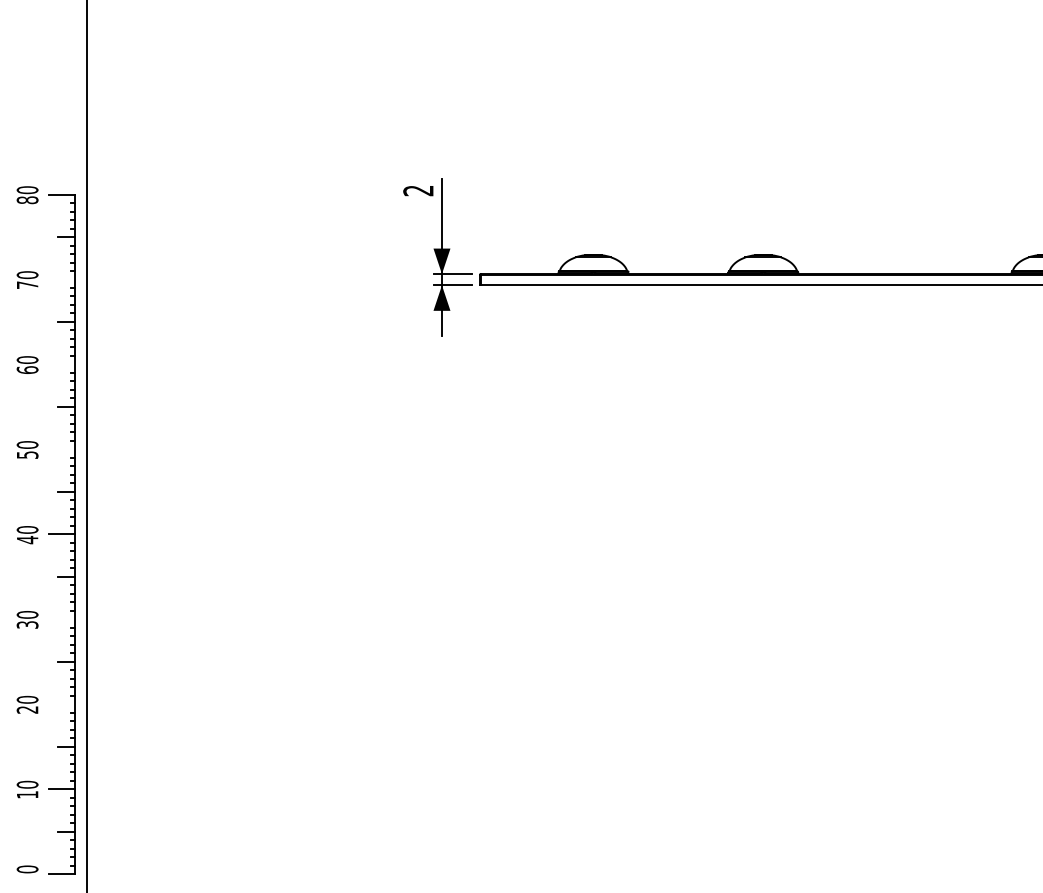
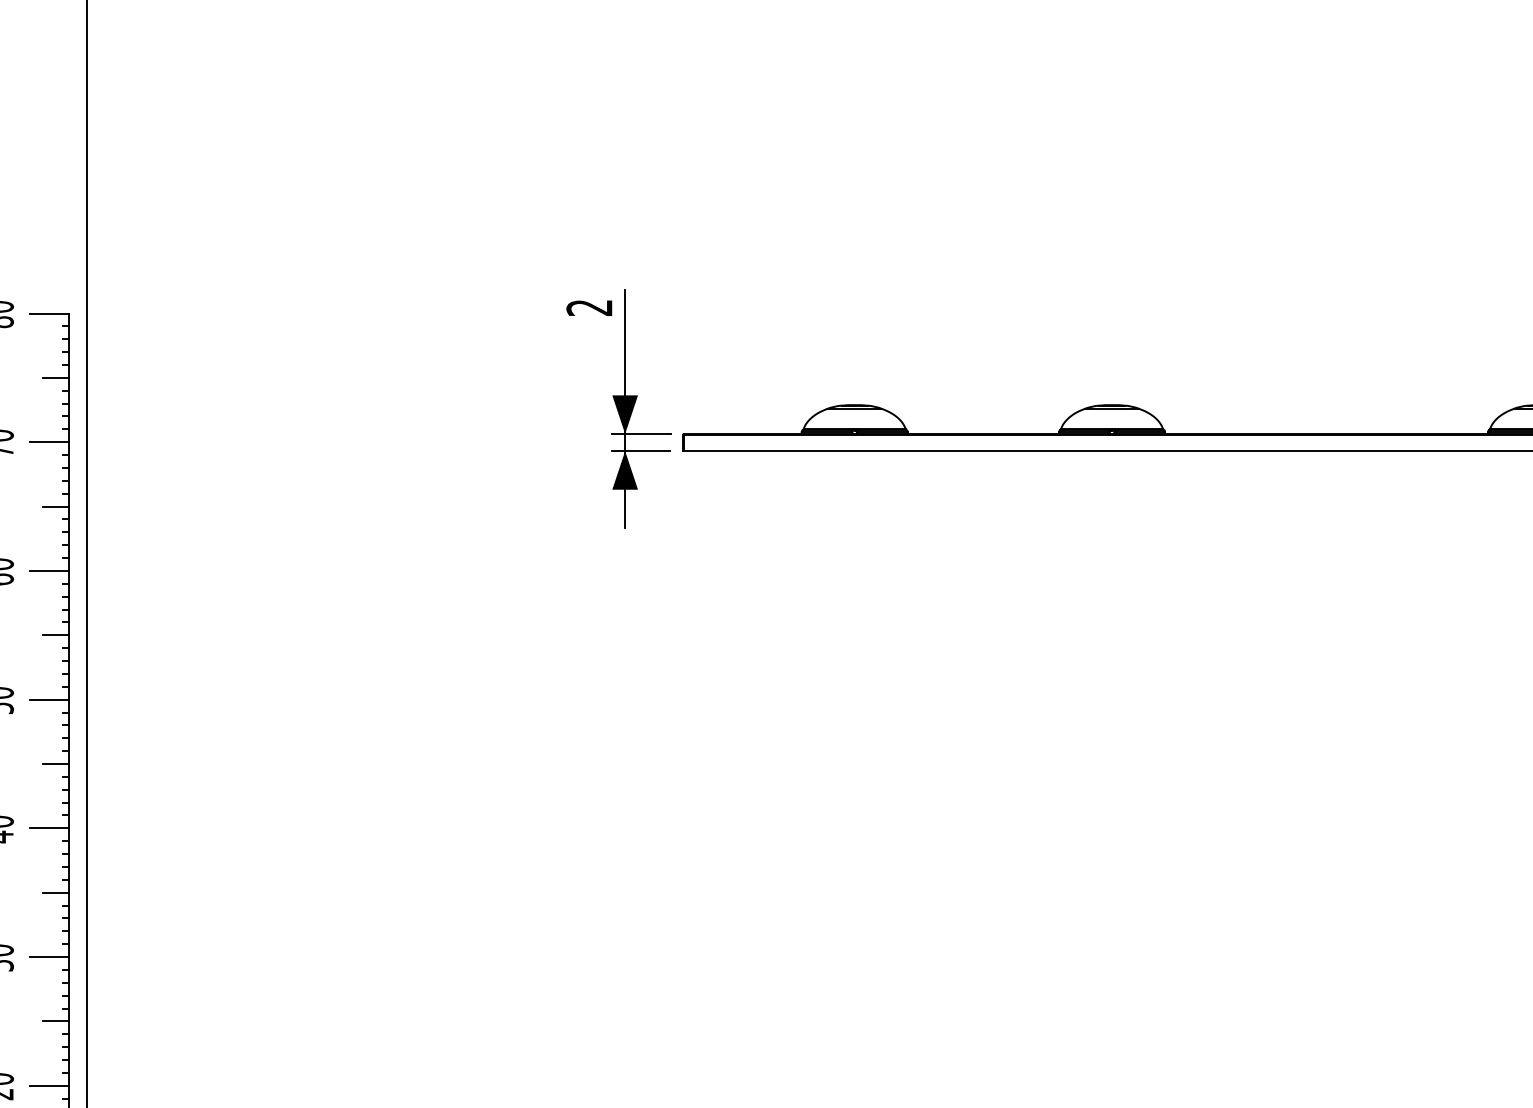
line: (61, 279) -> (48, 442), added
line: (61, 364) -> (48, 571), added
line: (61, 449) -> (48, 699), added
line: (61, 619) -> (48, 957), added
line: (61, 704) -> (48, 1086), added

